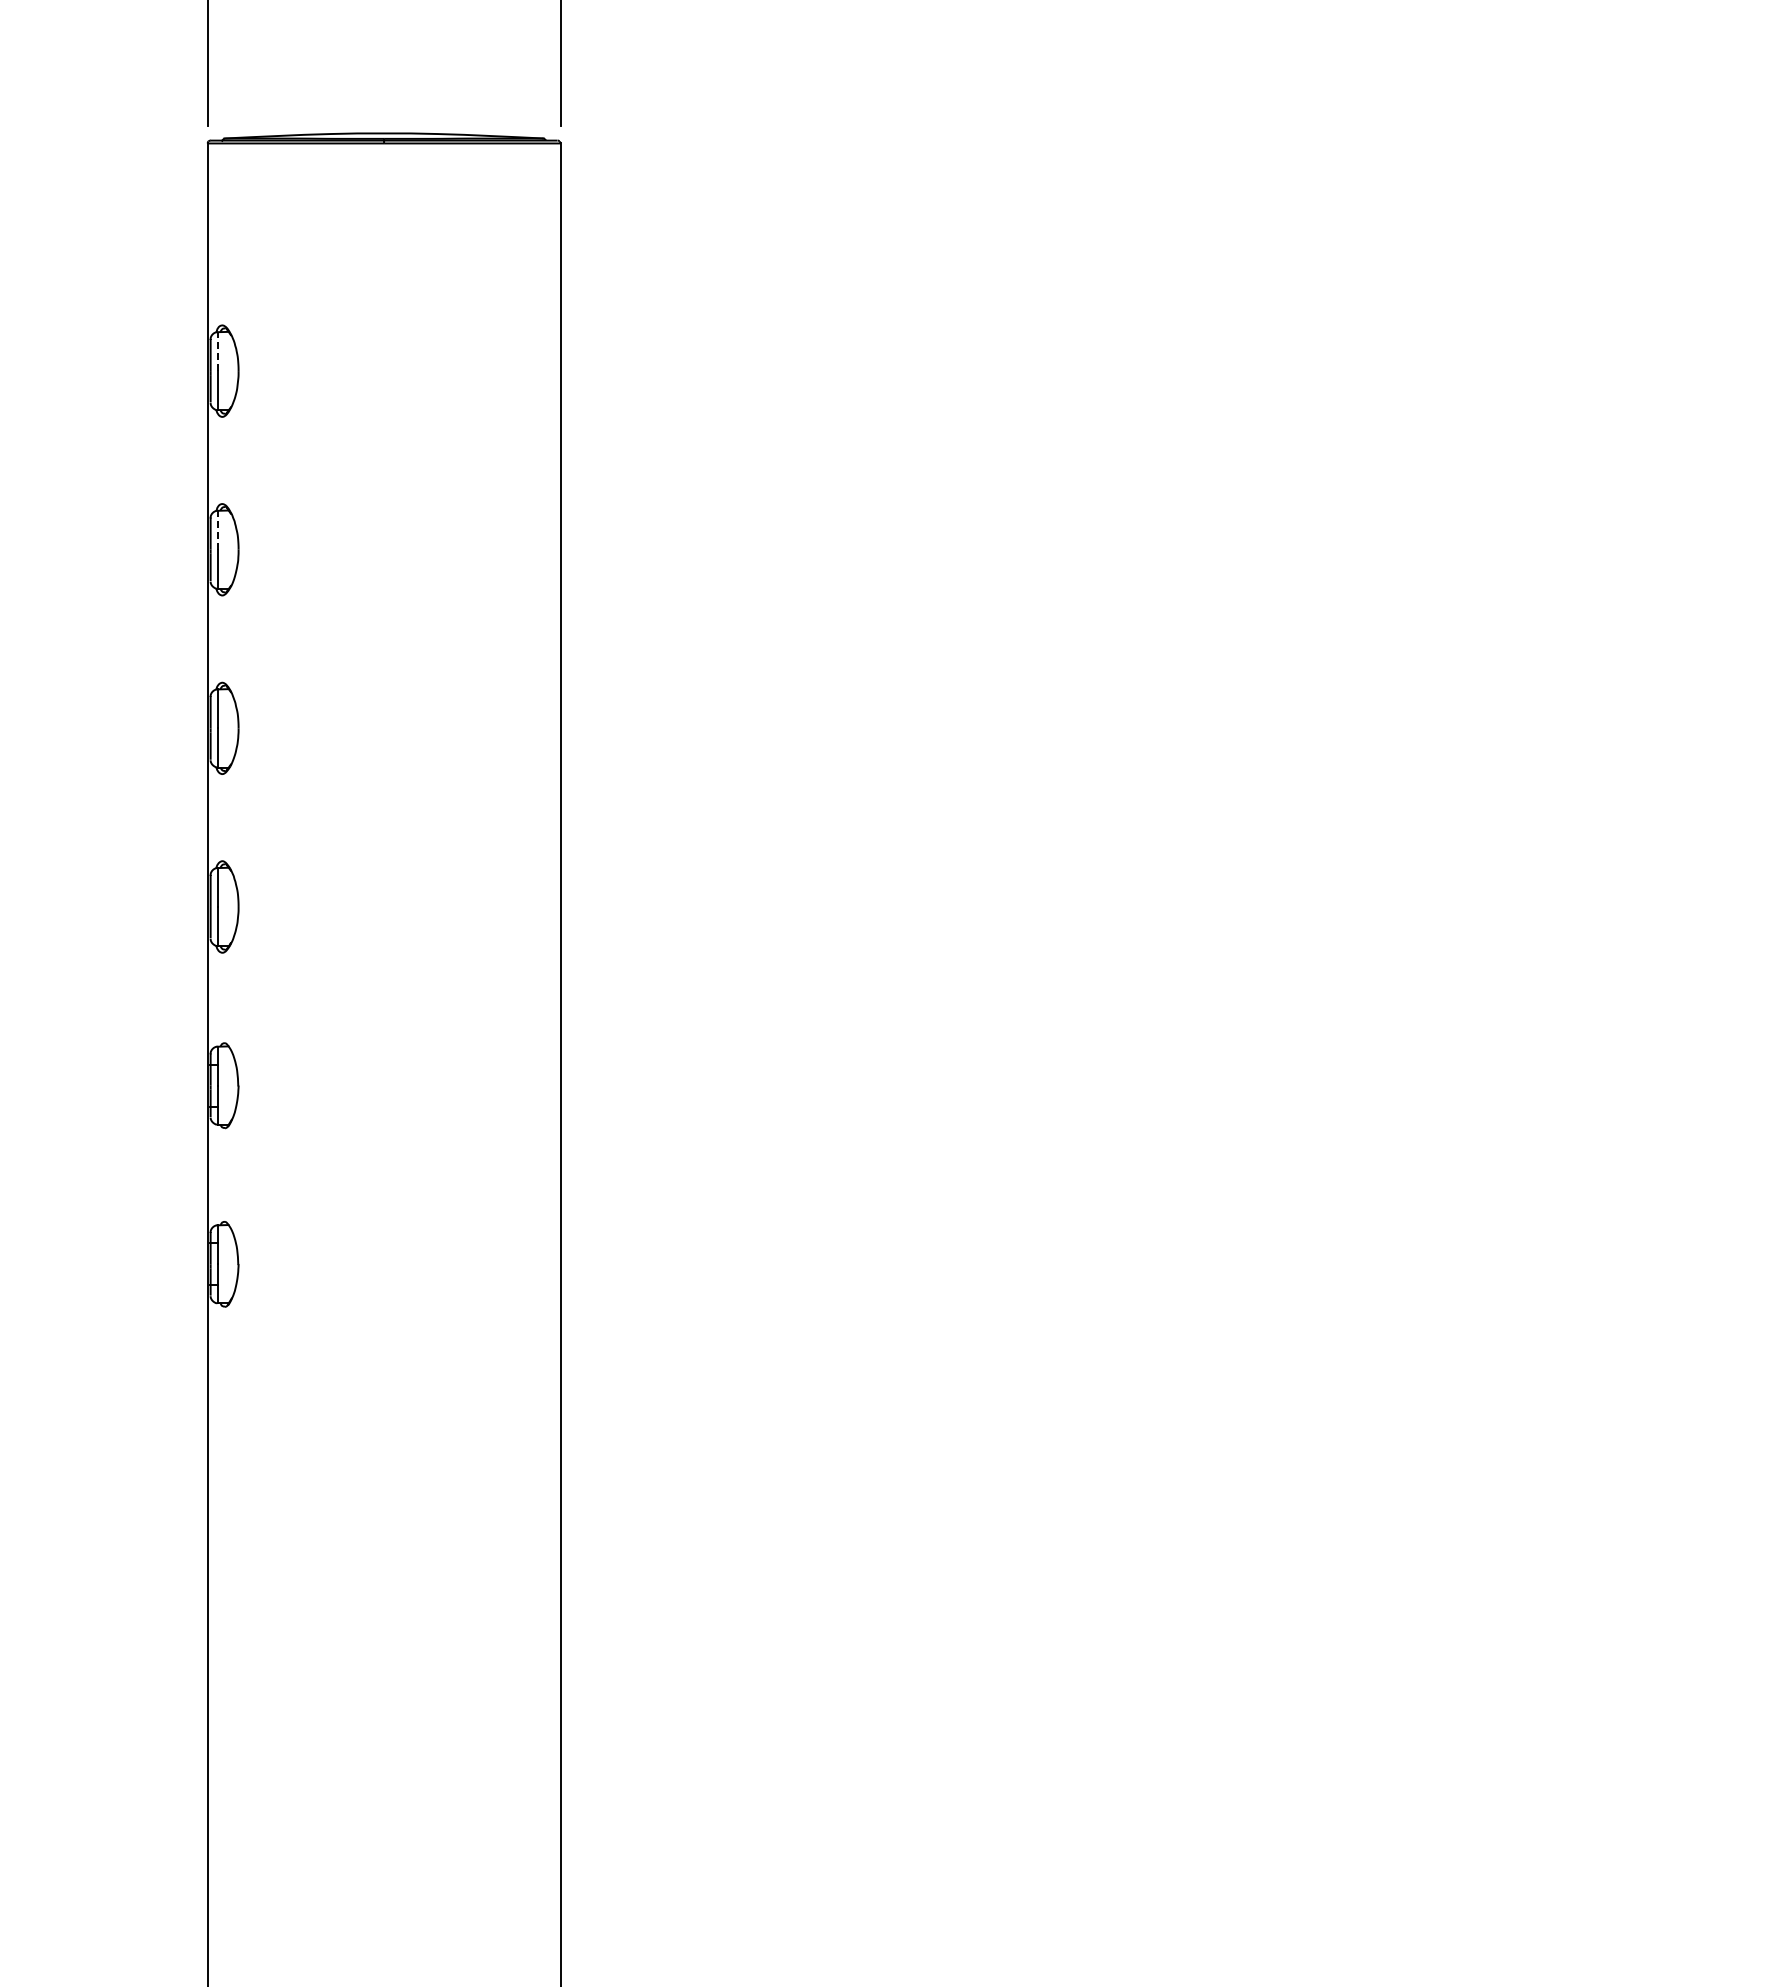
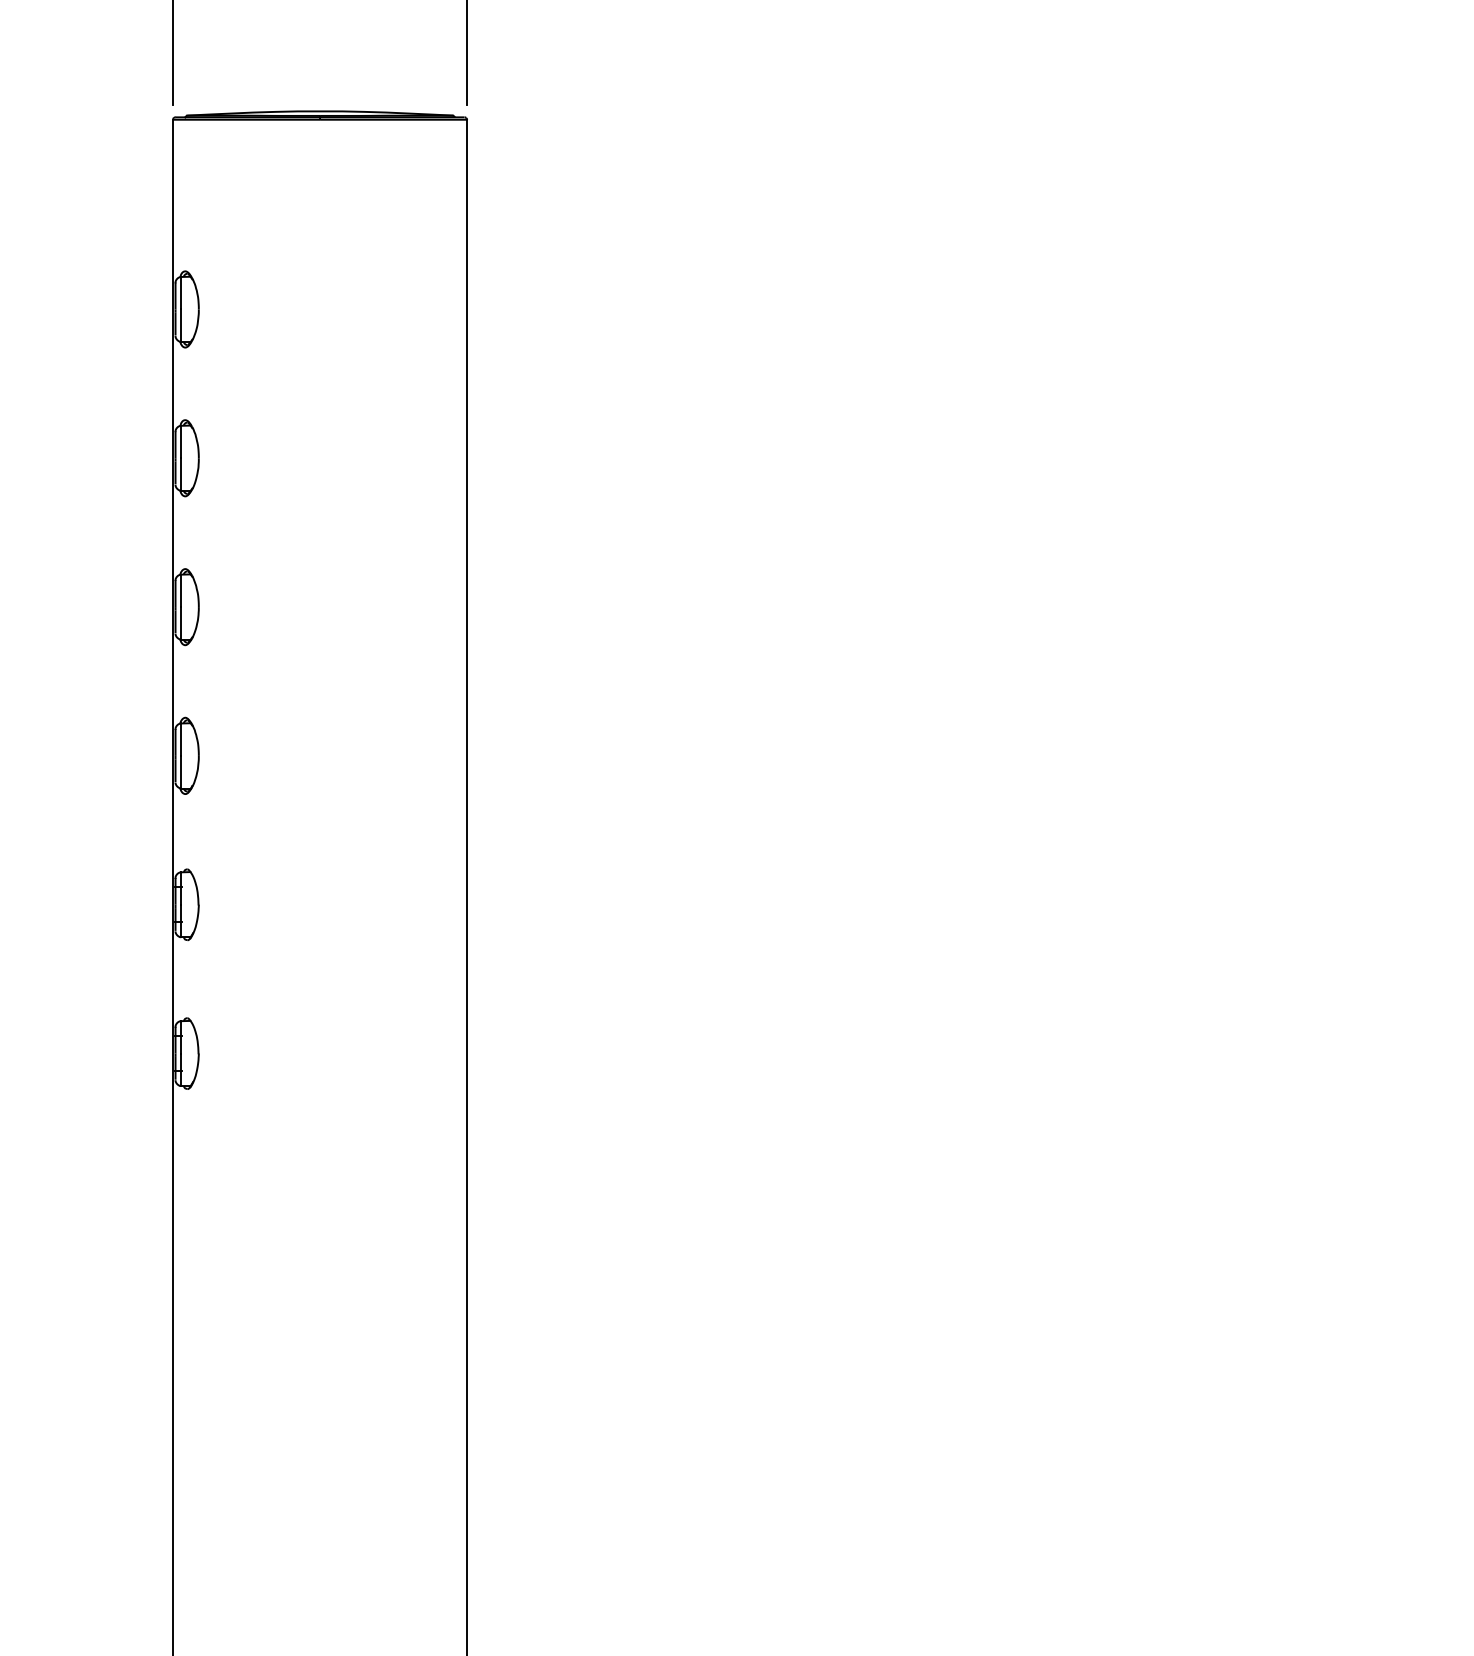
line: (217, 351) -> (181, 293), dashed -> solid
line: (217, 529) -> (181, 441), dashed -> solid

